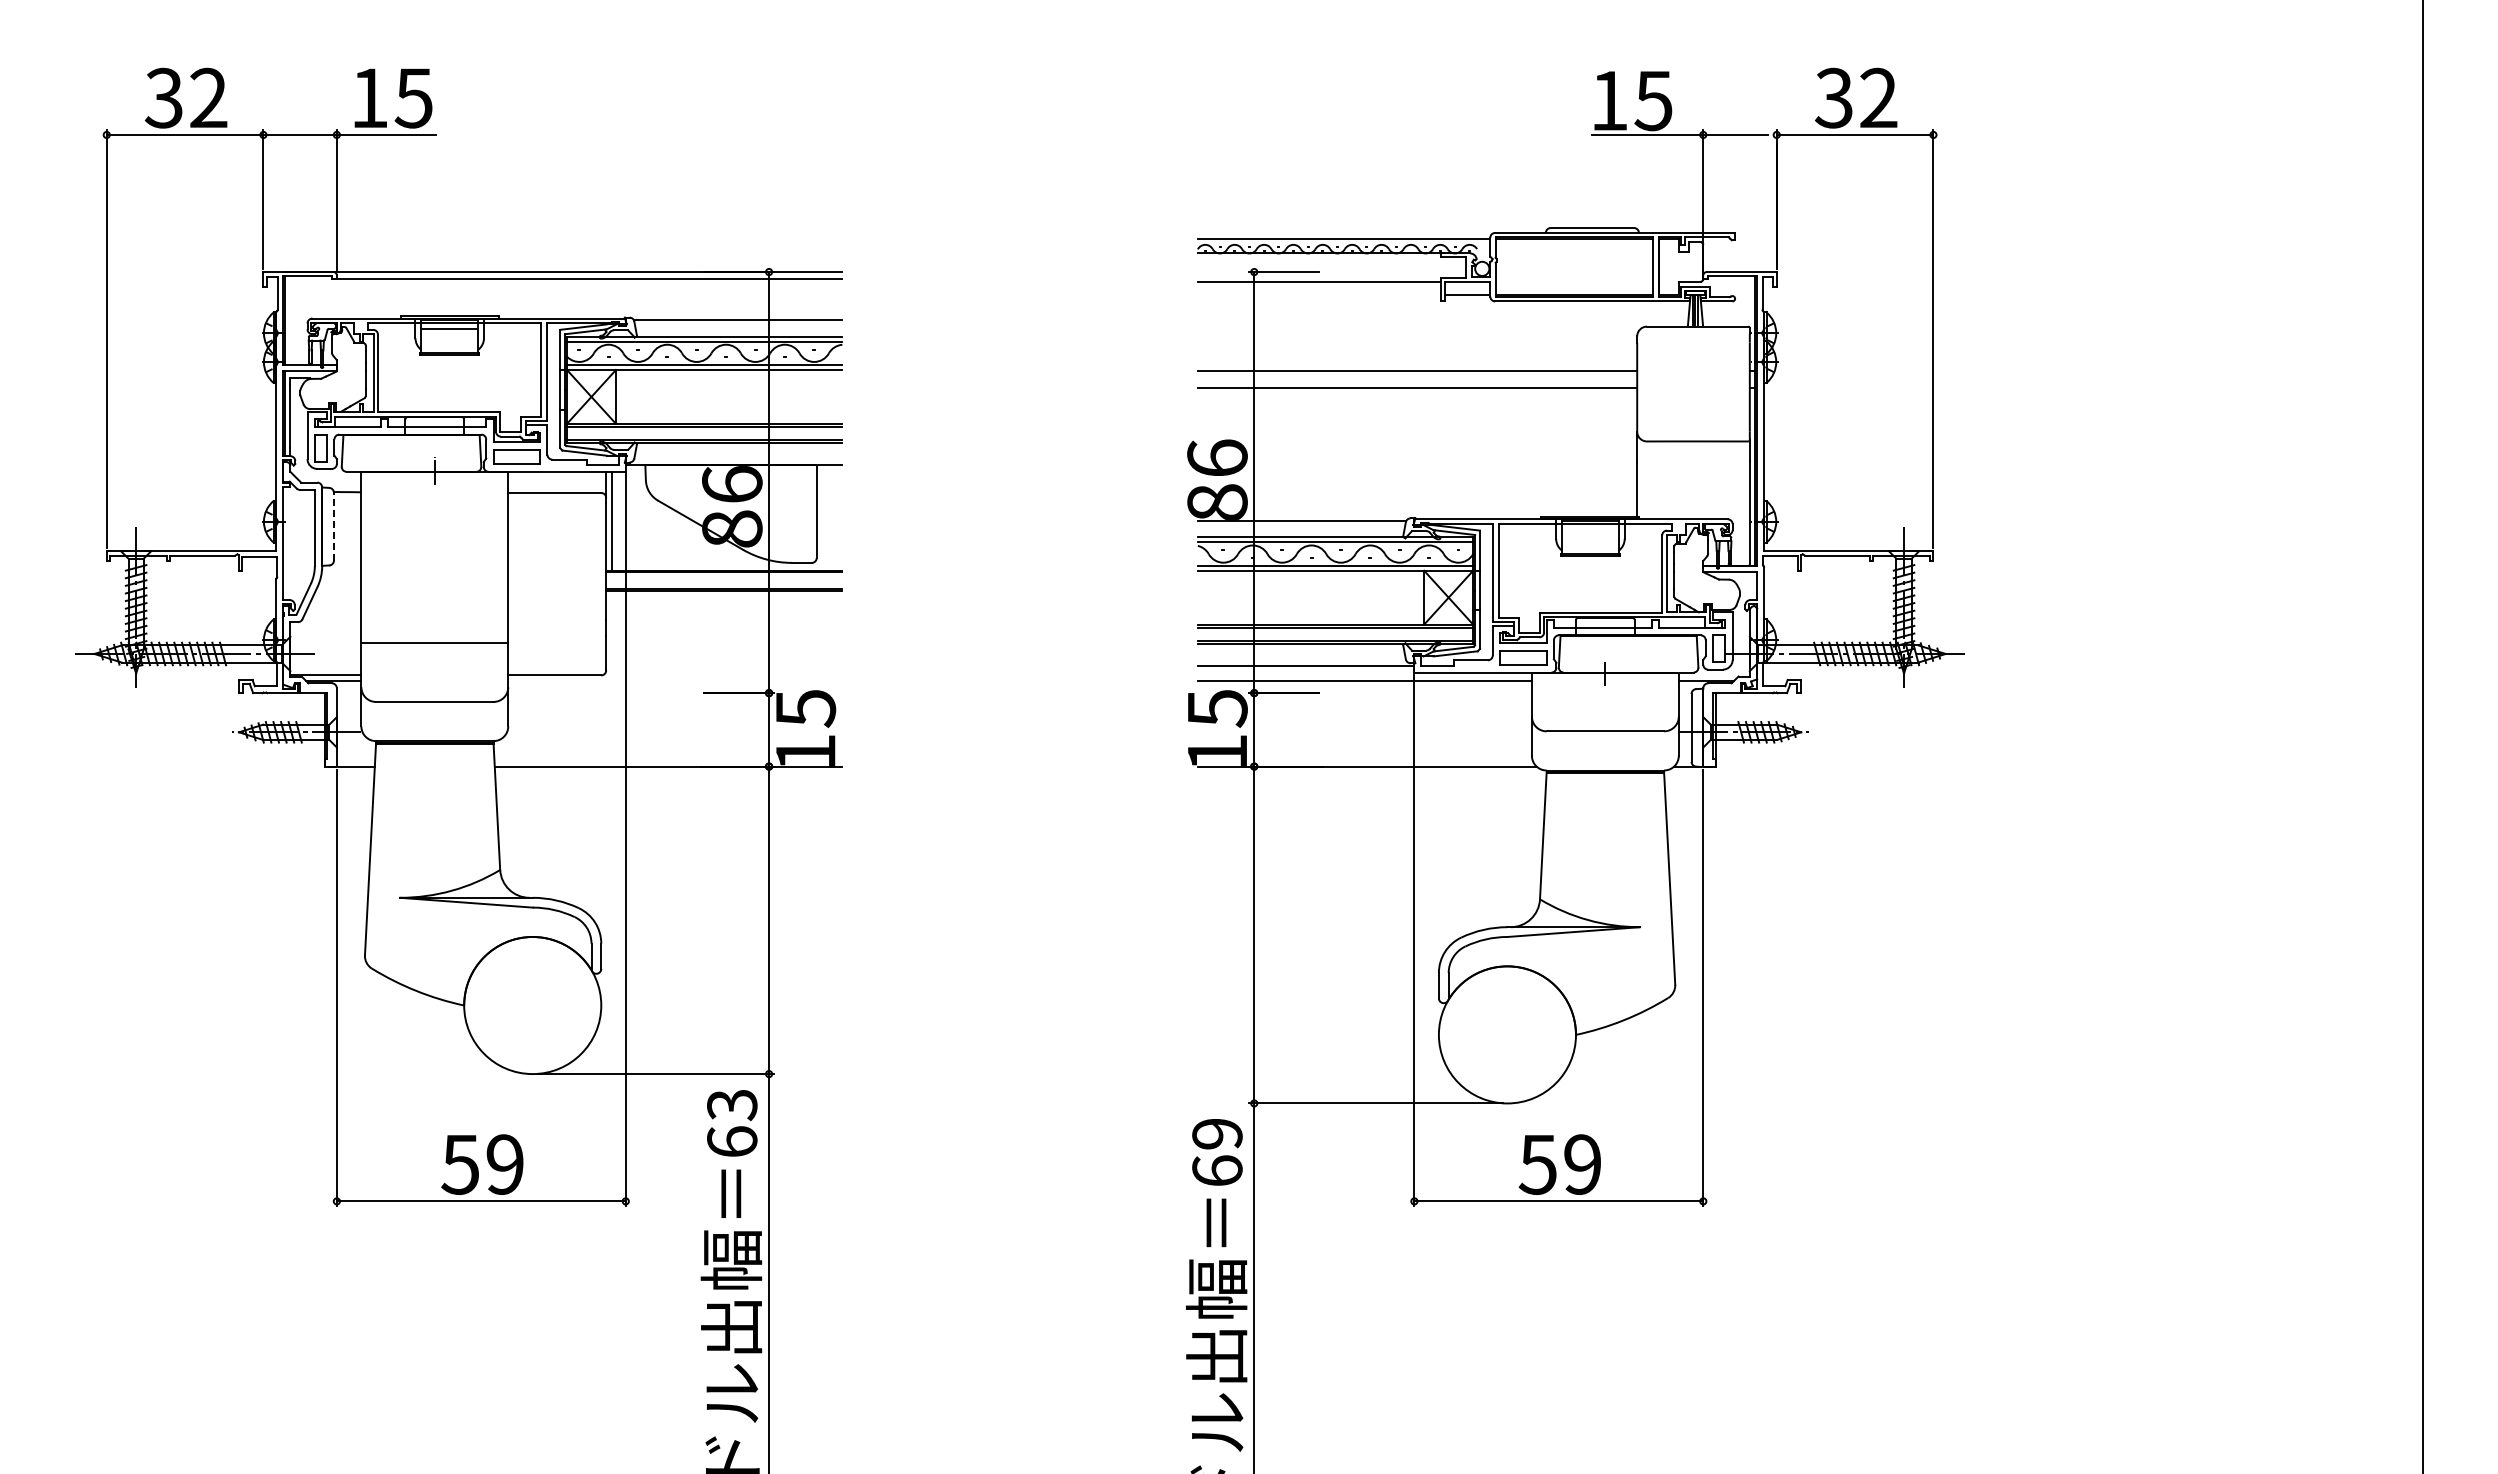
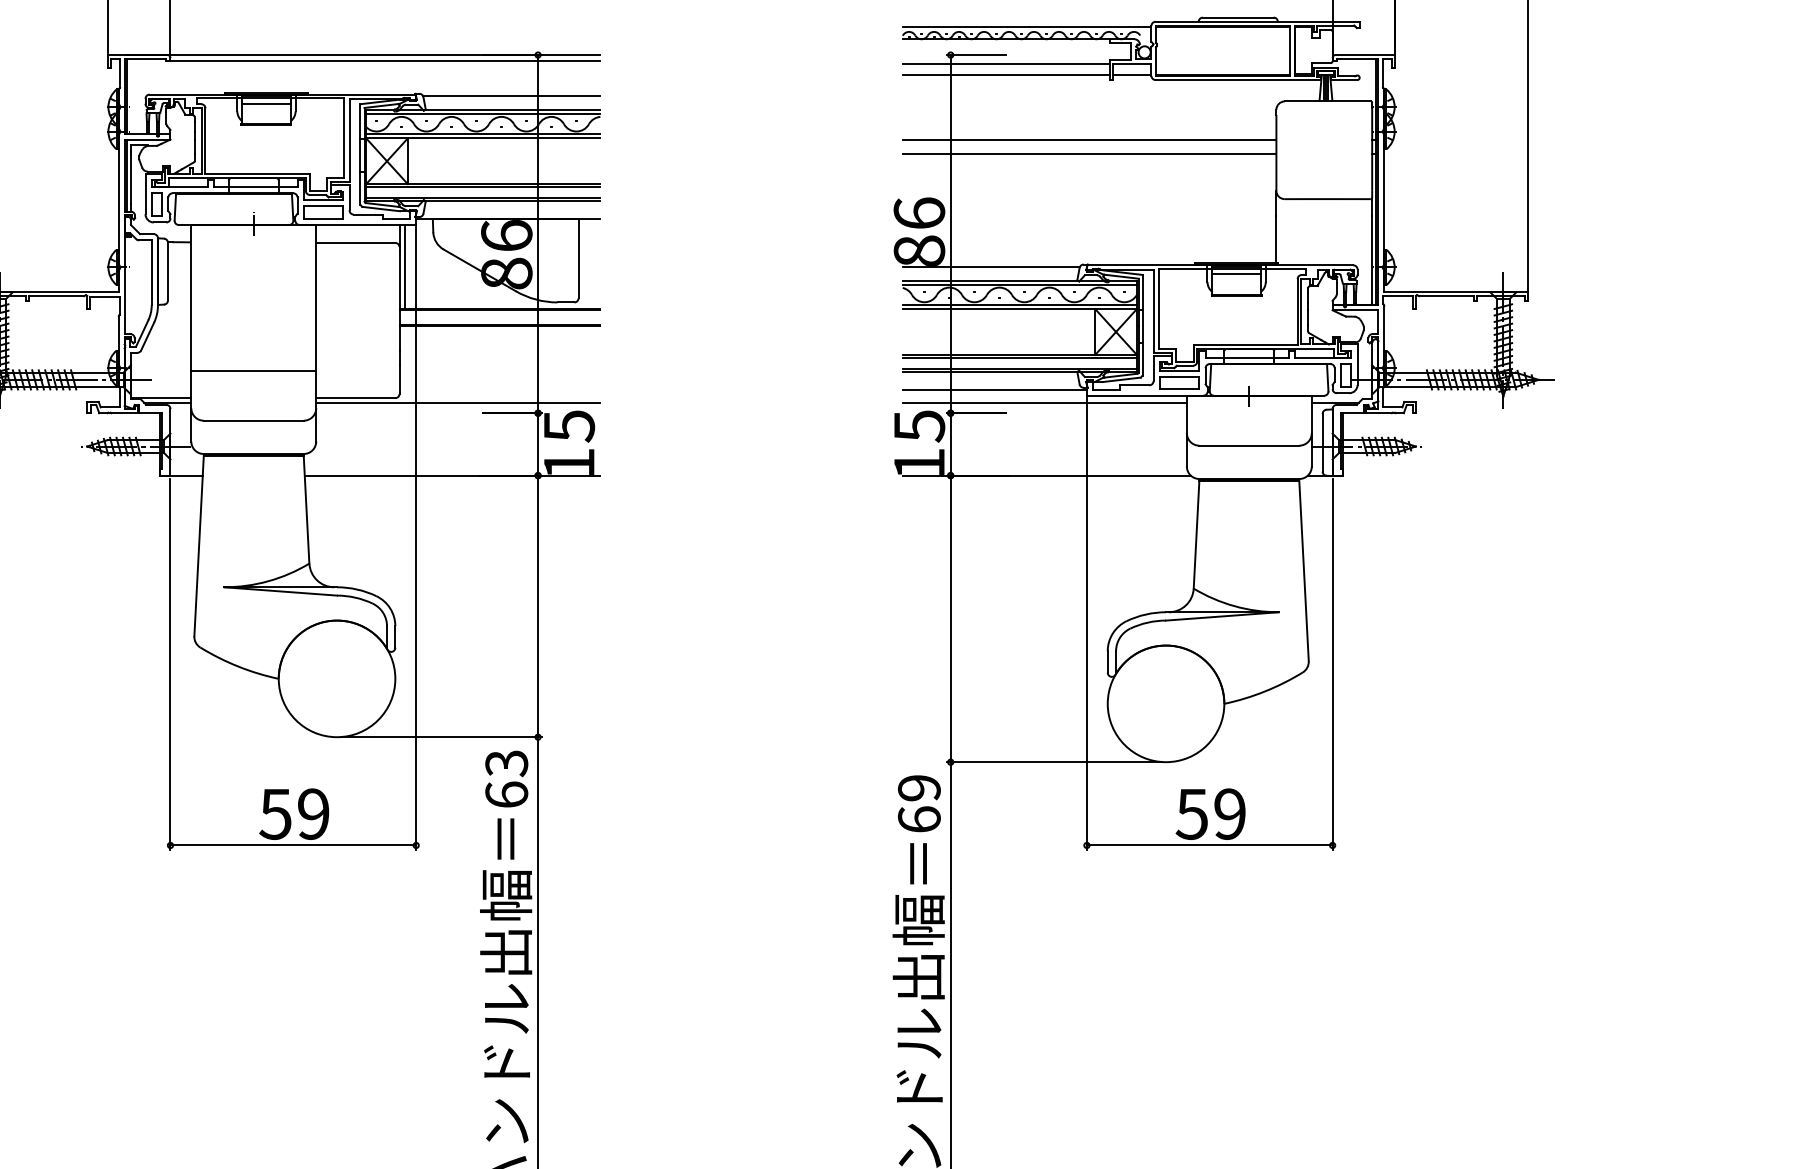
line: (1319, 295) -> (1006, 75), added
line: (333, 526) -> (167, 271), dashed -> solid
line: (1590, 529) -> (1236, 274), added
line: (675, 680) -> (458, 402), added

